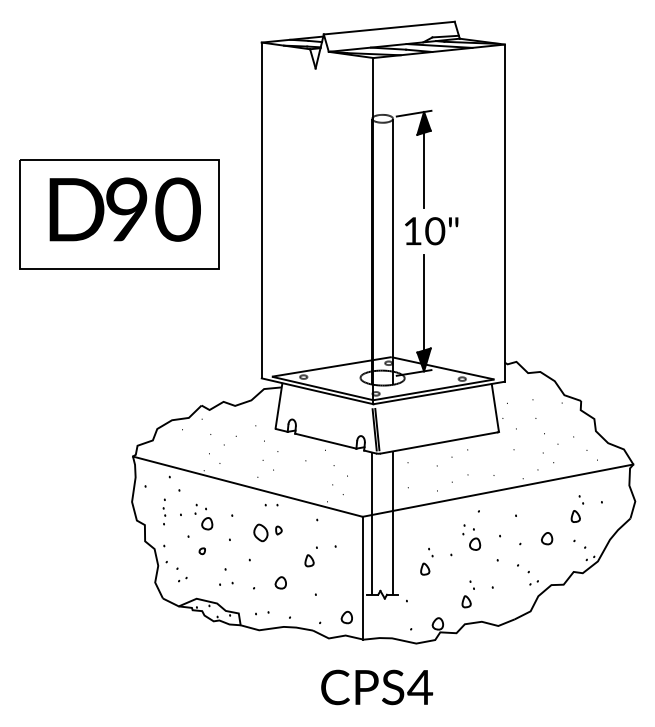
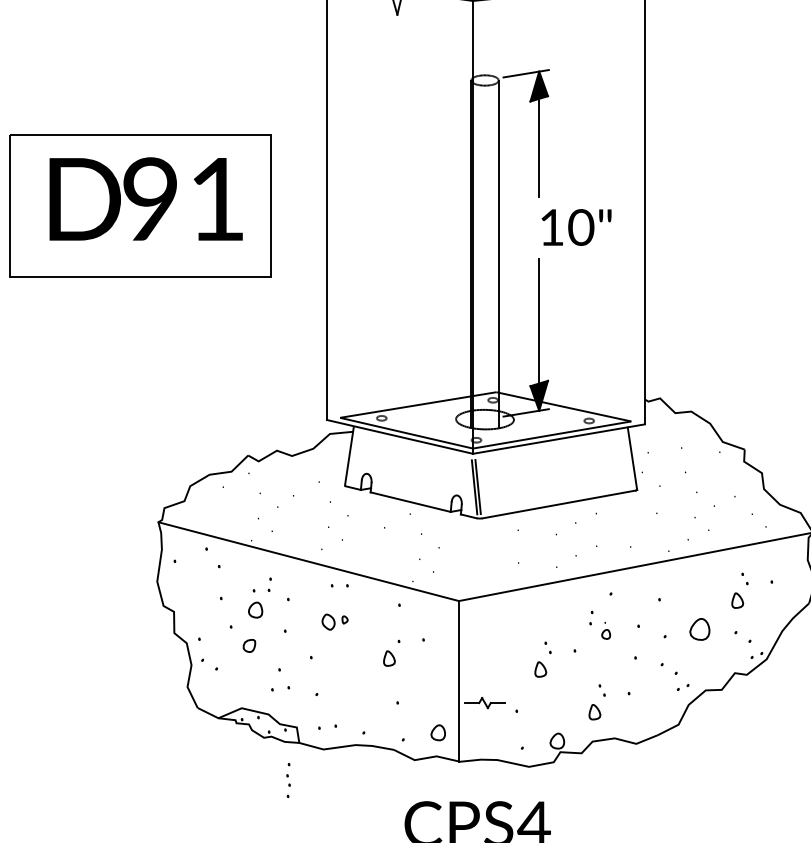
text: (177, 209) -> (216, 199), 90 -> 91
text: (431, 231) -> (576, 227), moved
part: (195, 508) -> (269, 583), moved
part: (164, 511) -> (288, 779), moved
line: (393, 522) -> (499, 608), removed
line: (372, 523) -> (471, 609), removed
part: (267, 532) -> (334, 621), size x0.7
part: (547, 538) -> (700, 629), size x1.4
part: (475, 539) -> (606, 630), size x0.6
part: (201, 551) -> (248, 646), size x1.6
part: (182, 579) -> (223, 683), removed
part: (280, 582) -> (351, 686), removed

